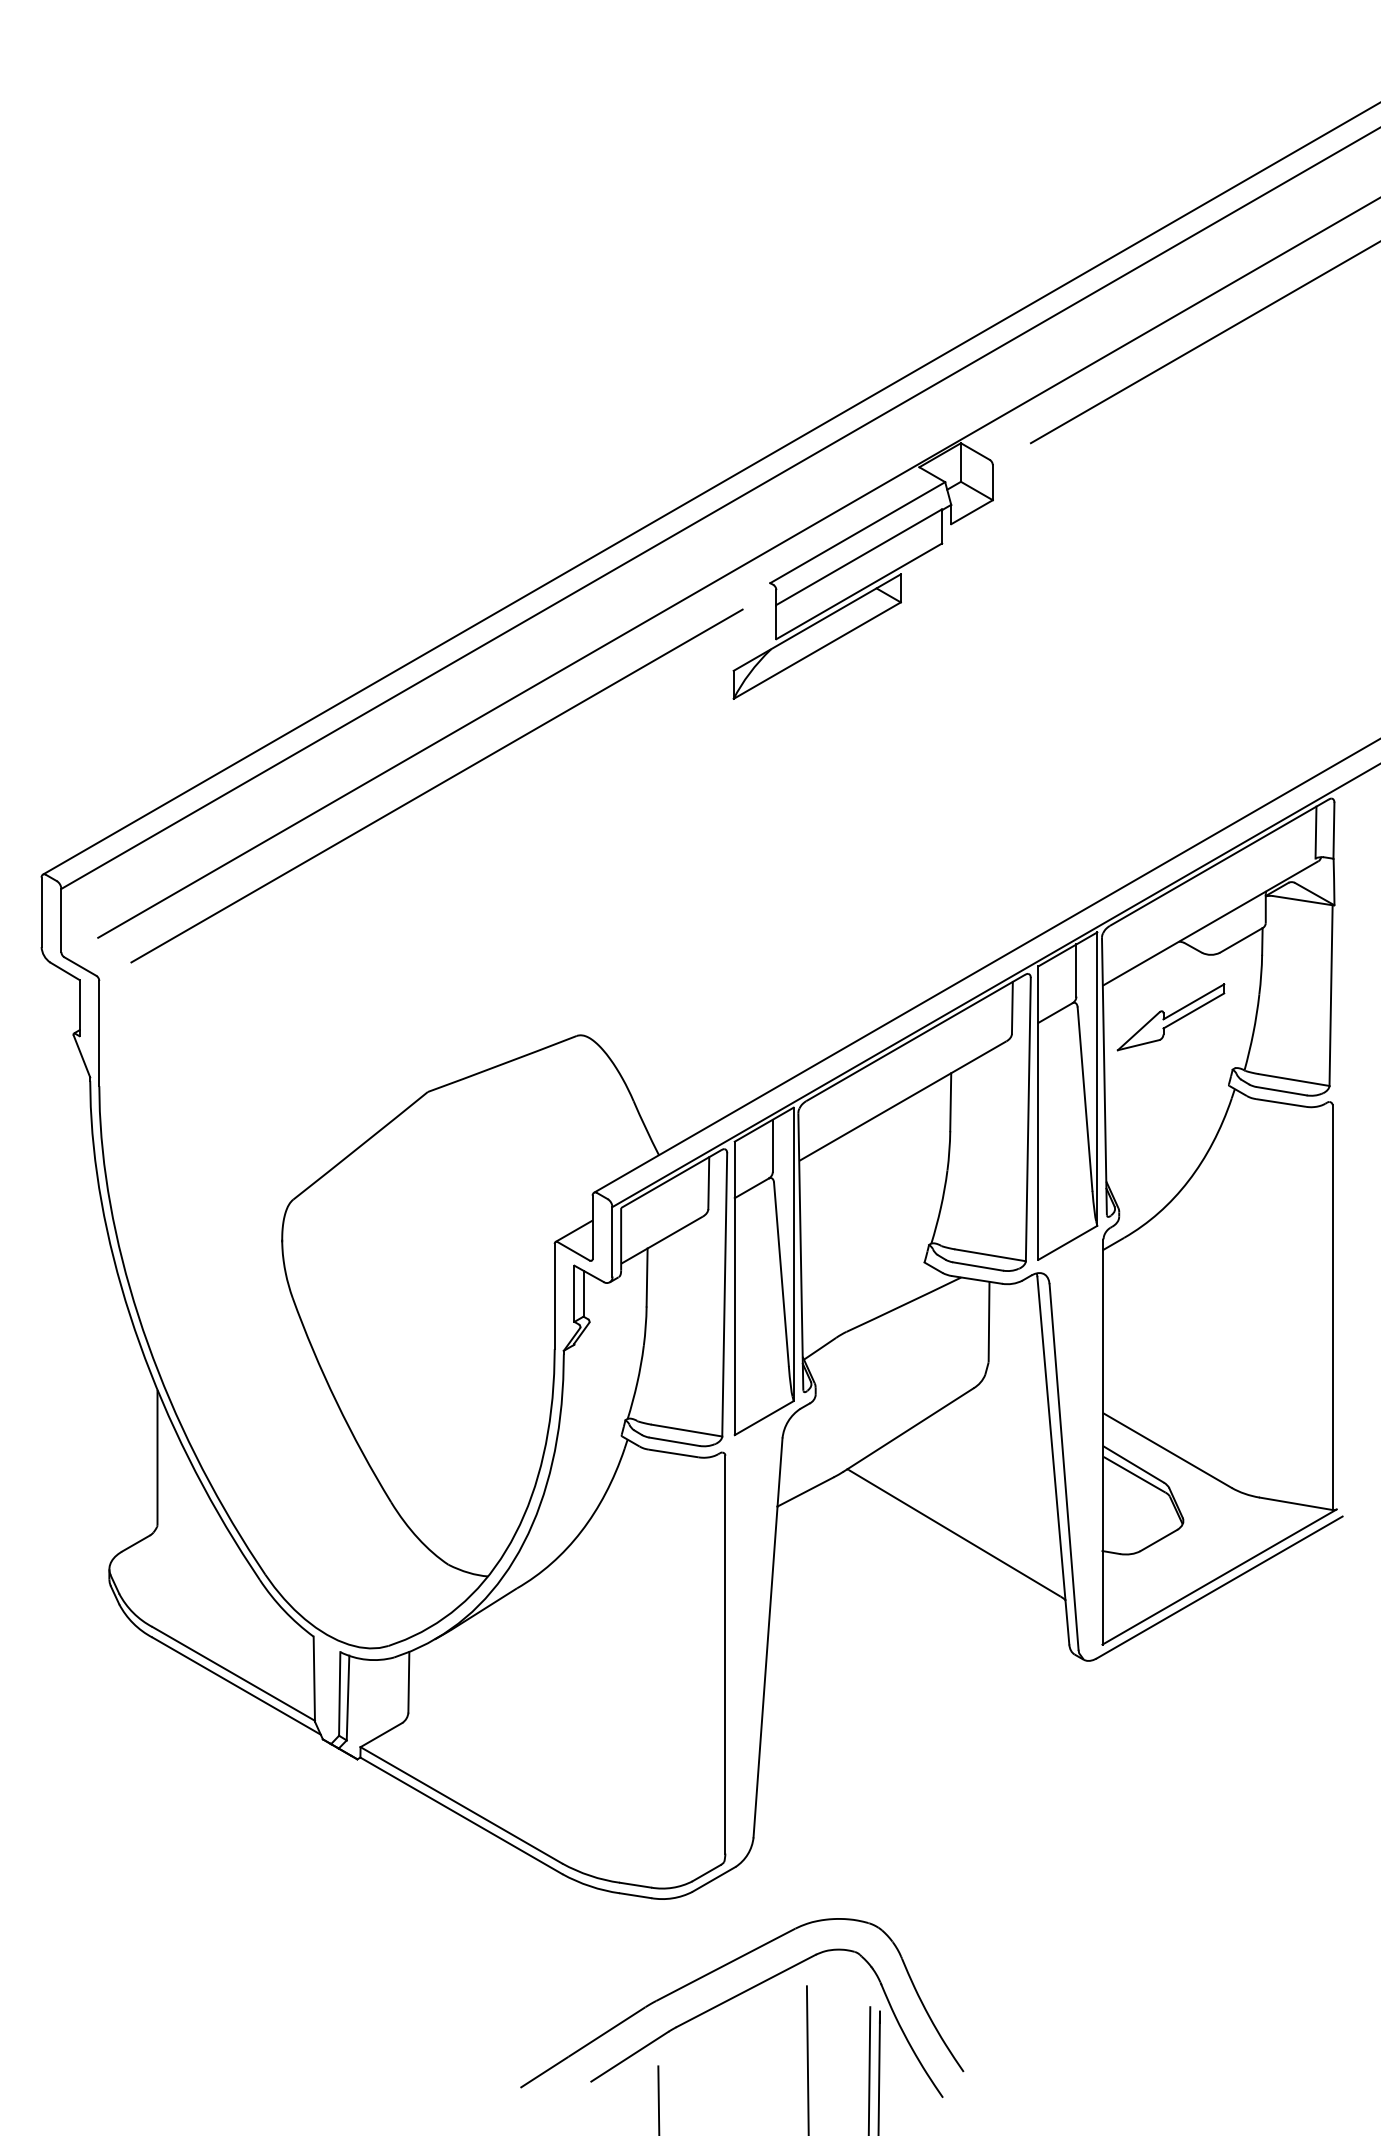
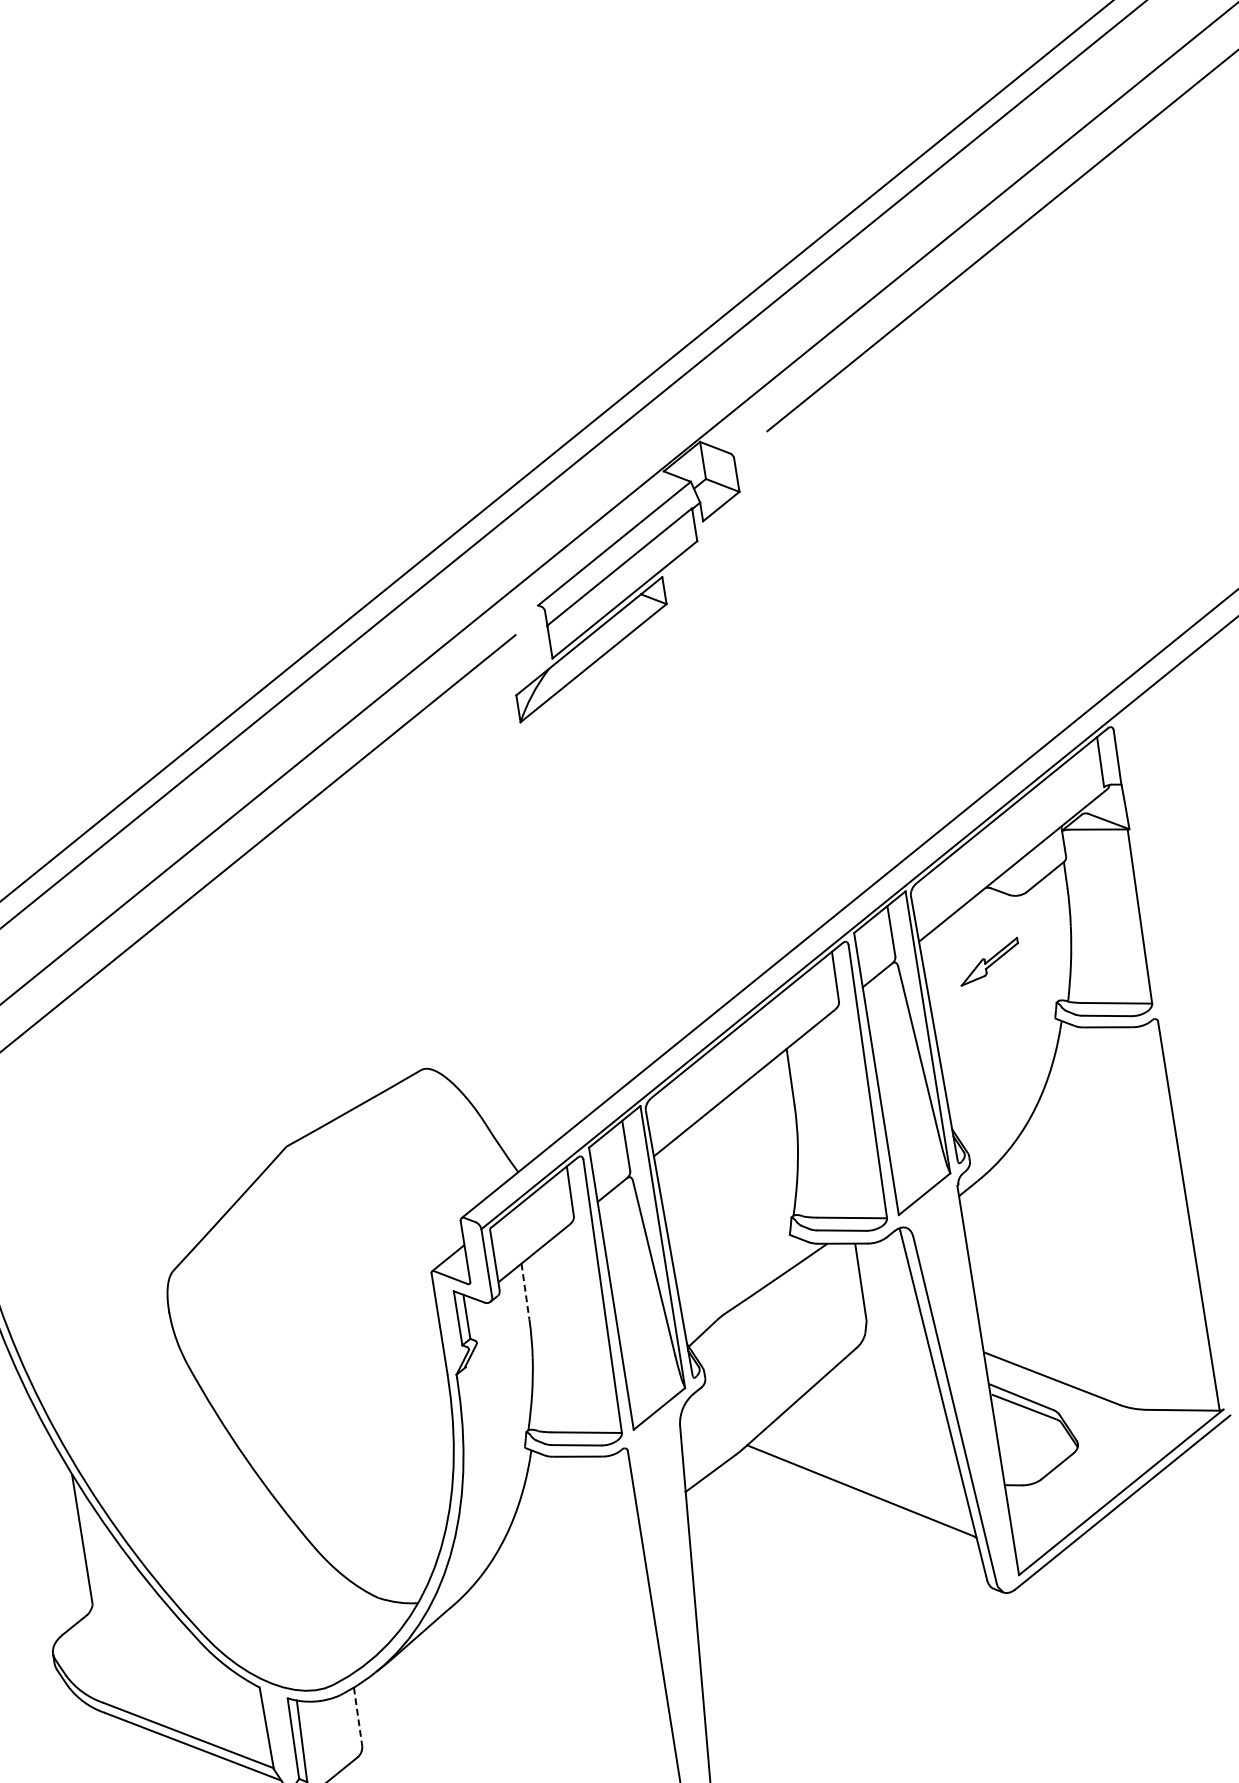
part: (1170, 1017) -> (988, 962), size x0.6
line: (647, 1278) -> (525, 1292), solid -> dashed
line: (408, 1682) -> (357, 1717), solid -> dashed

